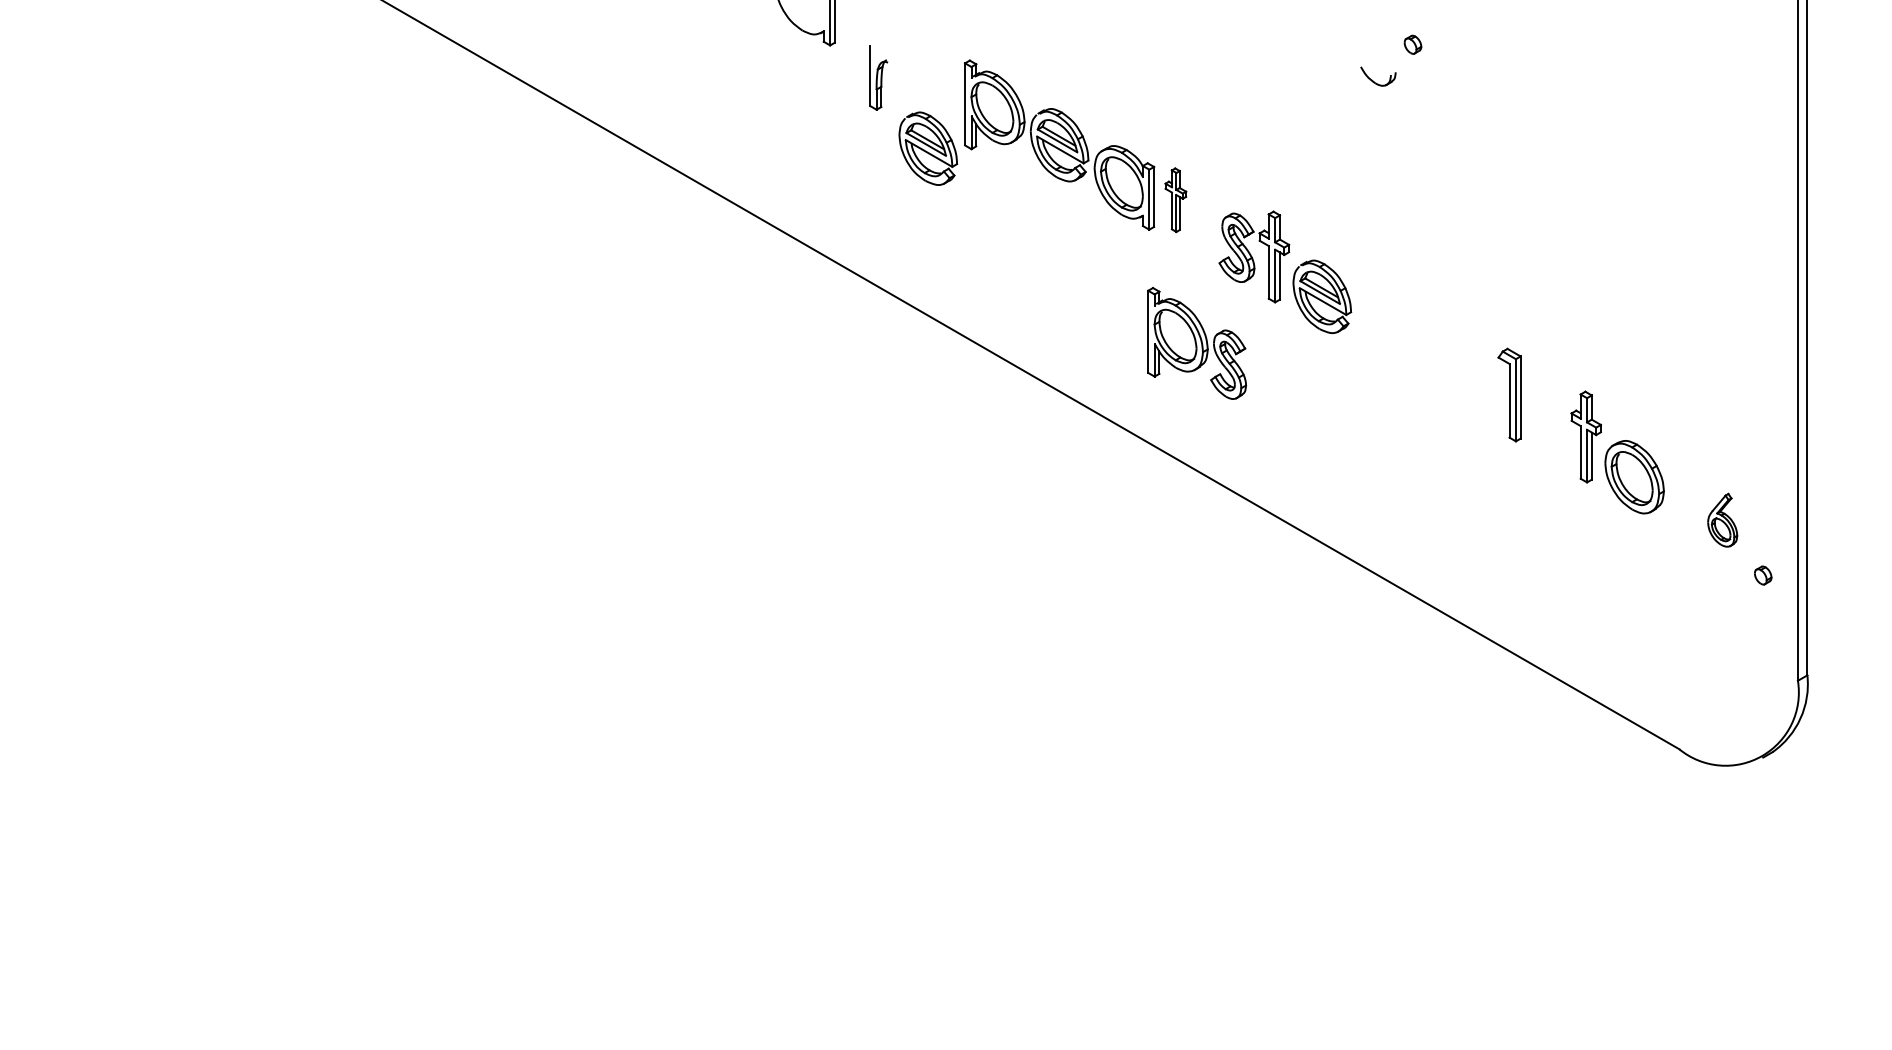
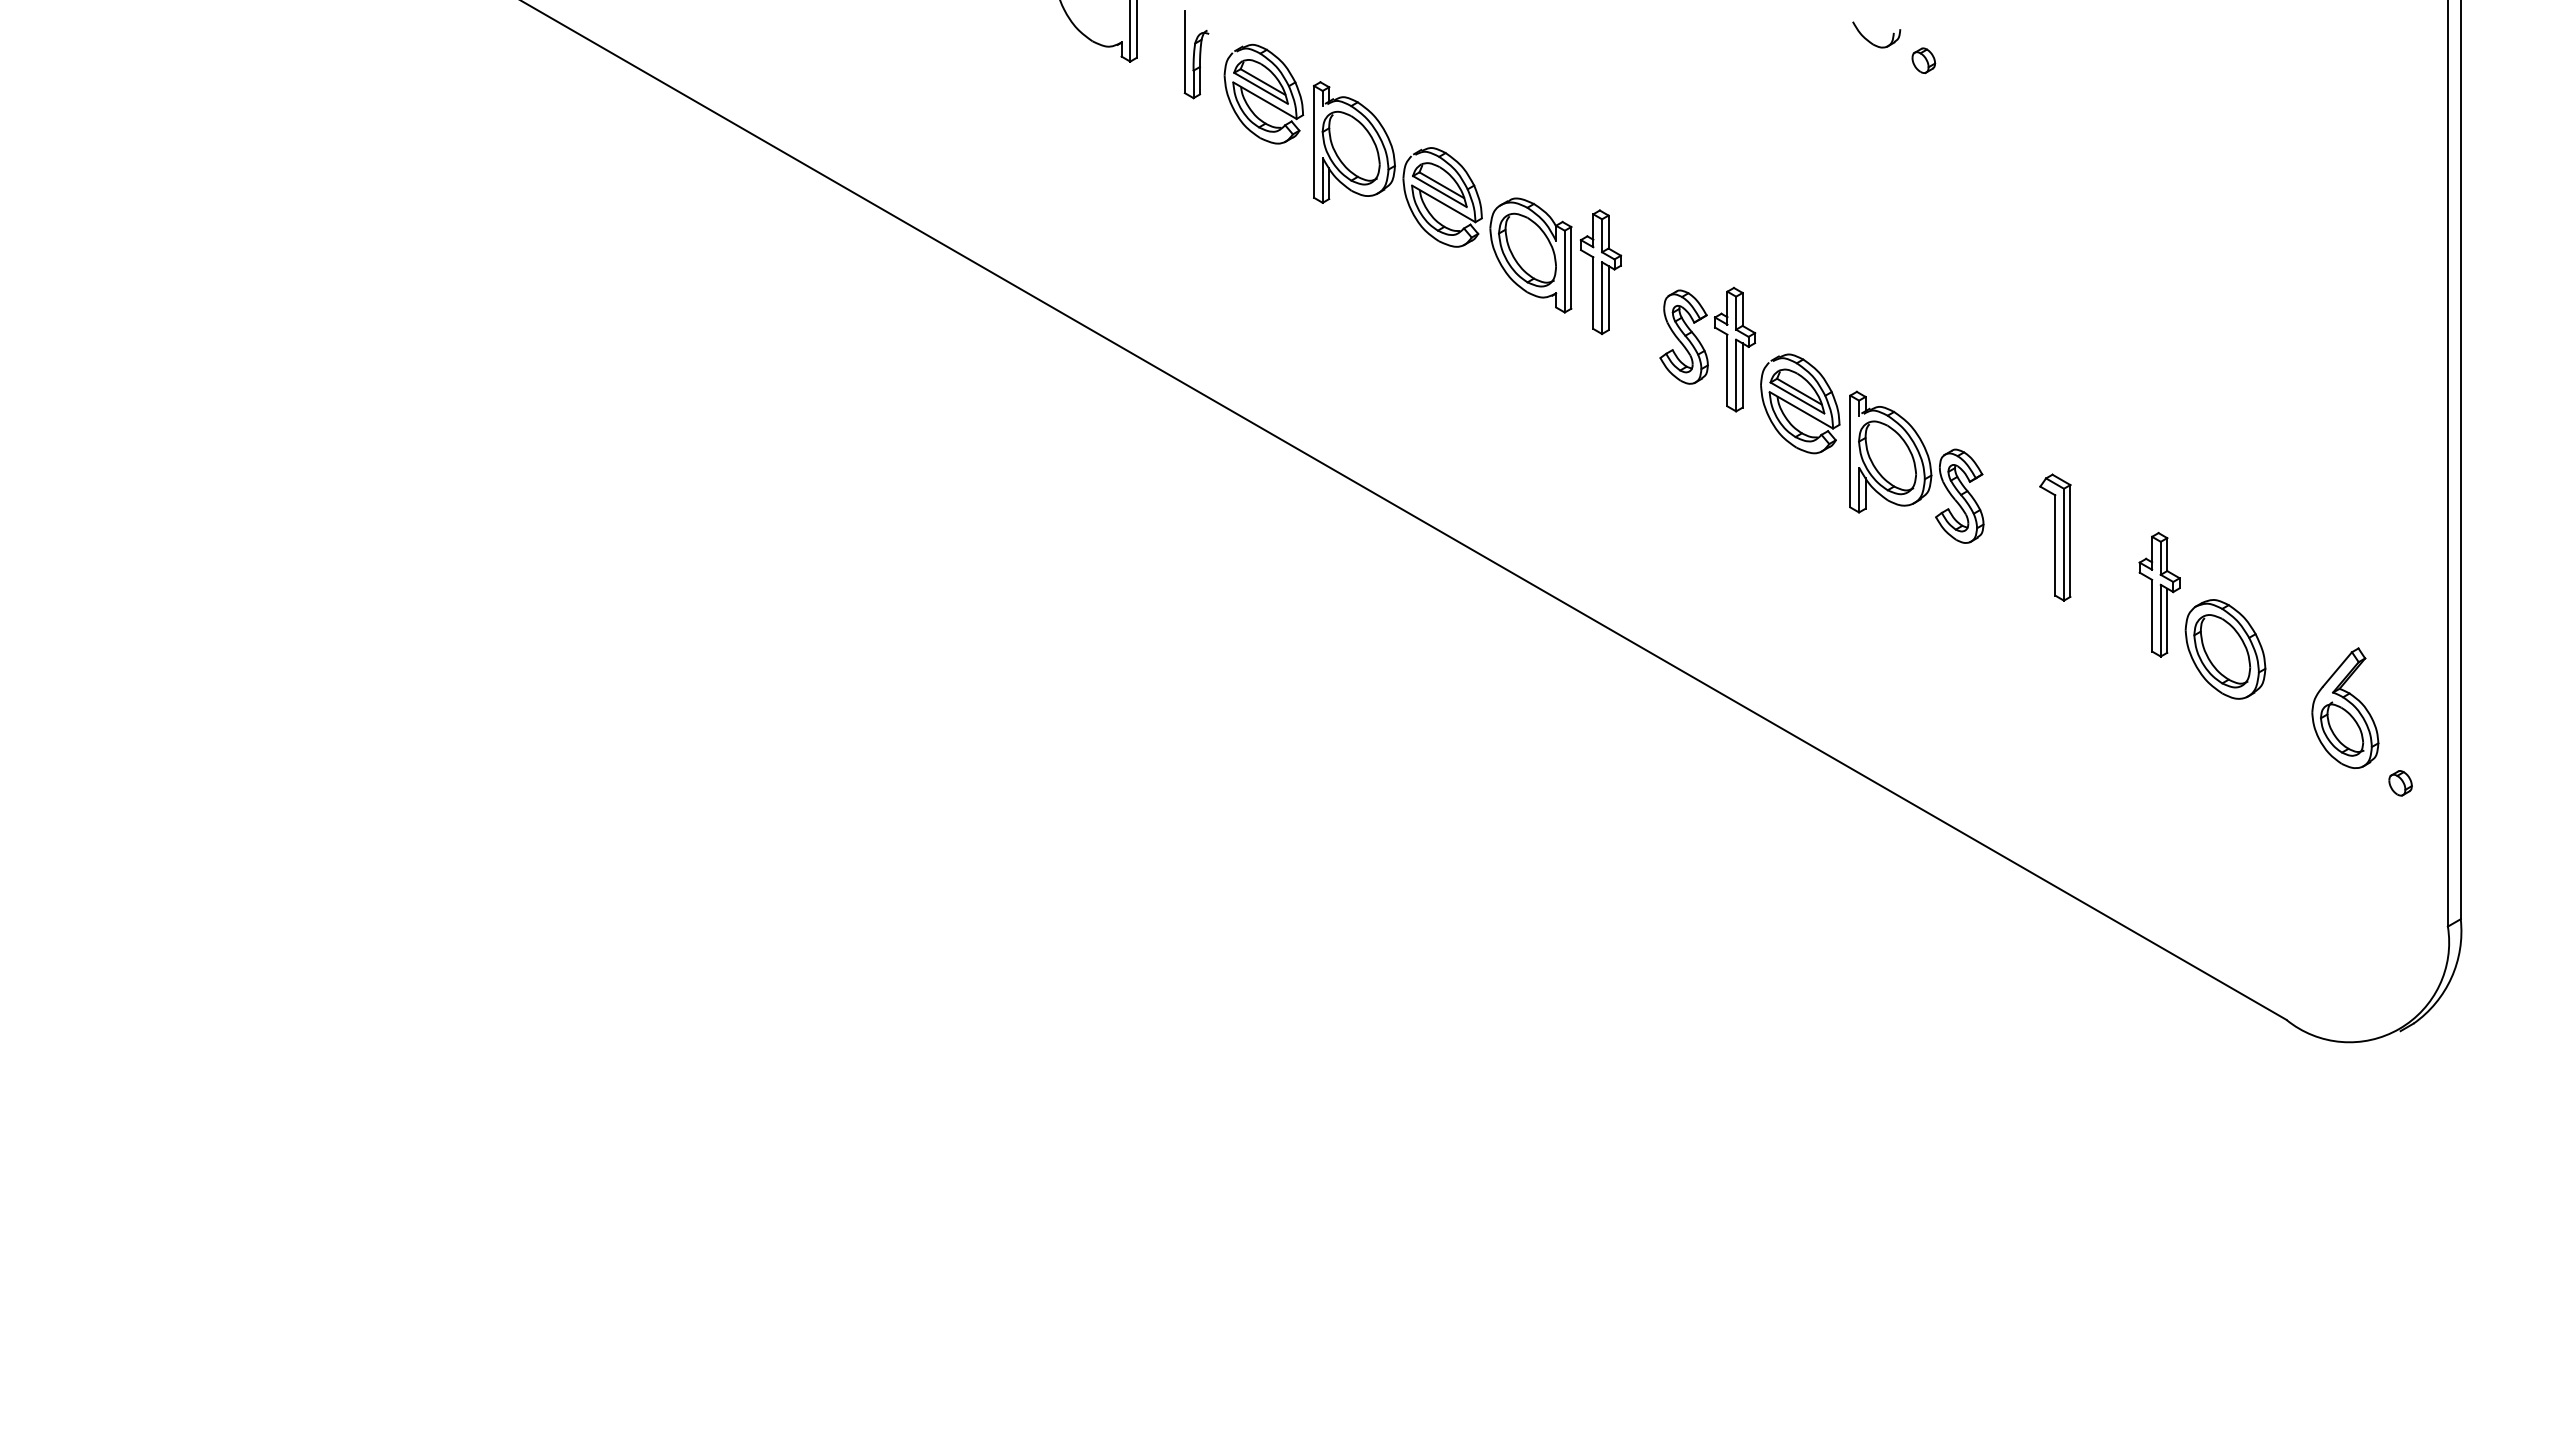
part: (878, 77) -> (1196, 54), moved
part: (1375, 82) -> (1872, 42), moved
part: (928, 148) -> (1263, 93), moved
part: (1175, 200) -> (1600, 272), size x1.43
part: (1196, 342) -> (1916, 466), moved
part: (1722, 519) -> (2345, 707), size x1.67

